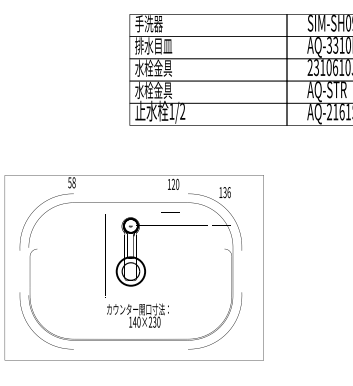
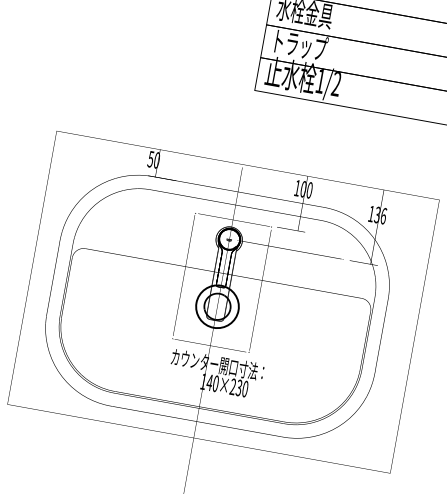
text: (153, 89) -> (299, 43), 水栓金具 -> トラップ
text: (73, 182) -> (156, 159), 58 -> 50
text: (173, 184) -> (303, 189), 120 -> 100

